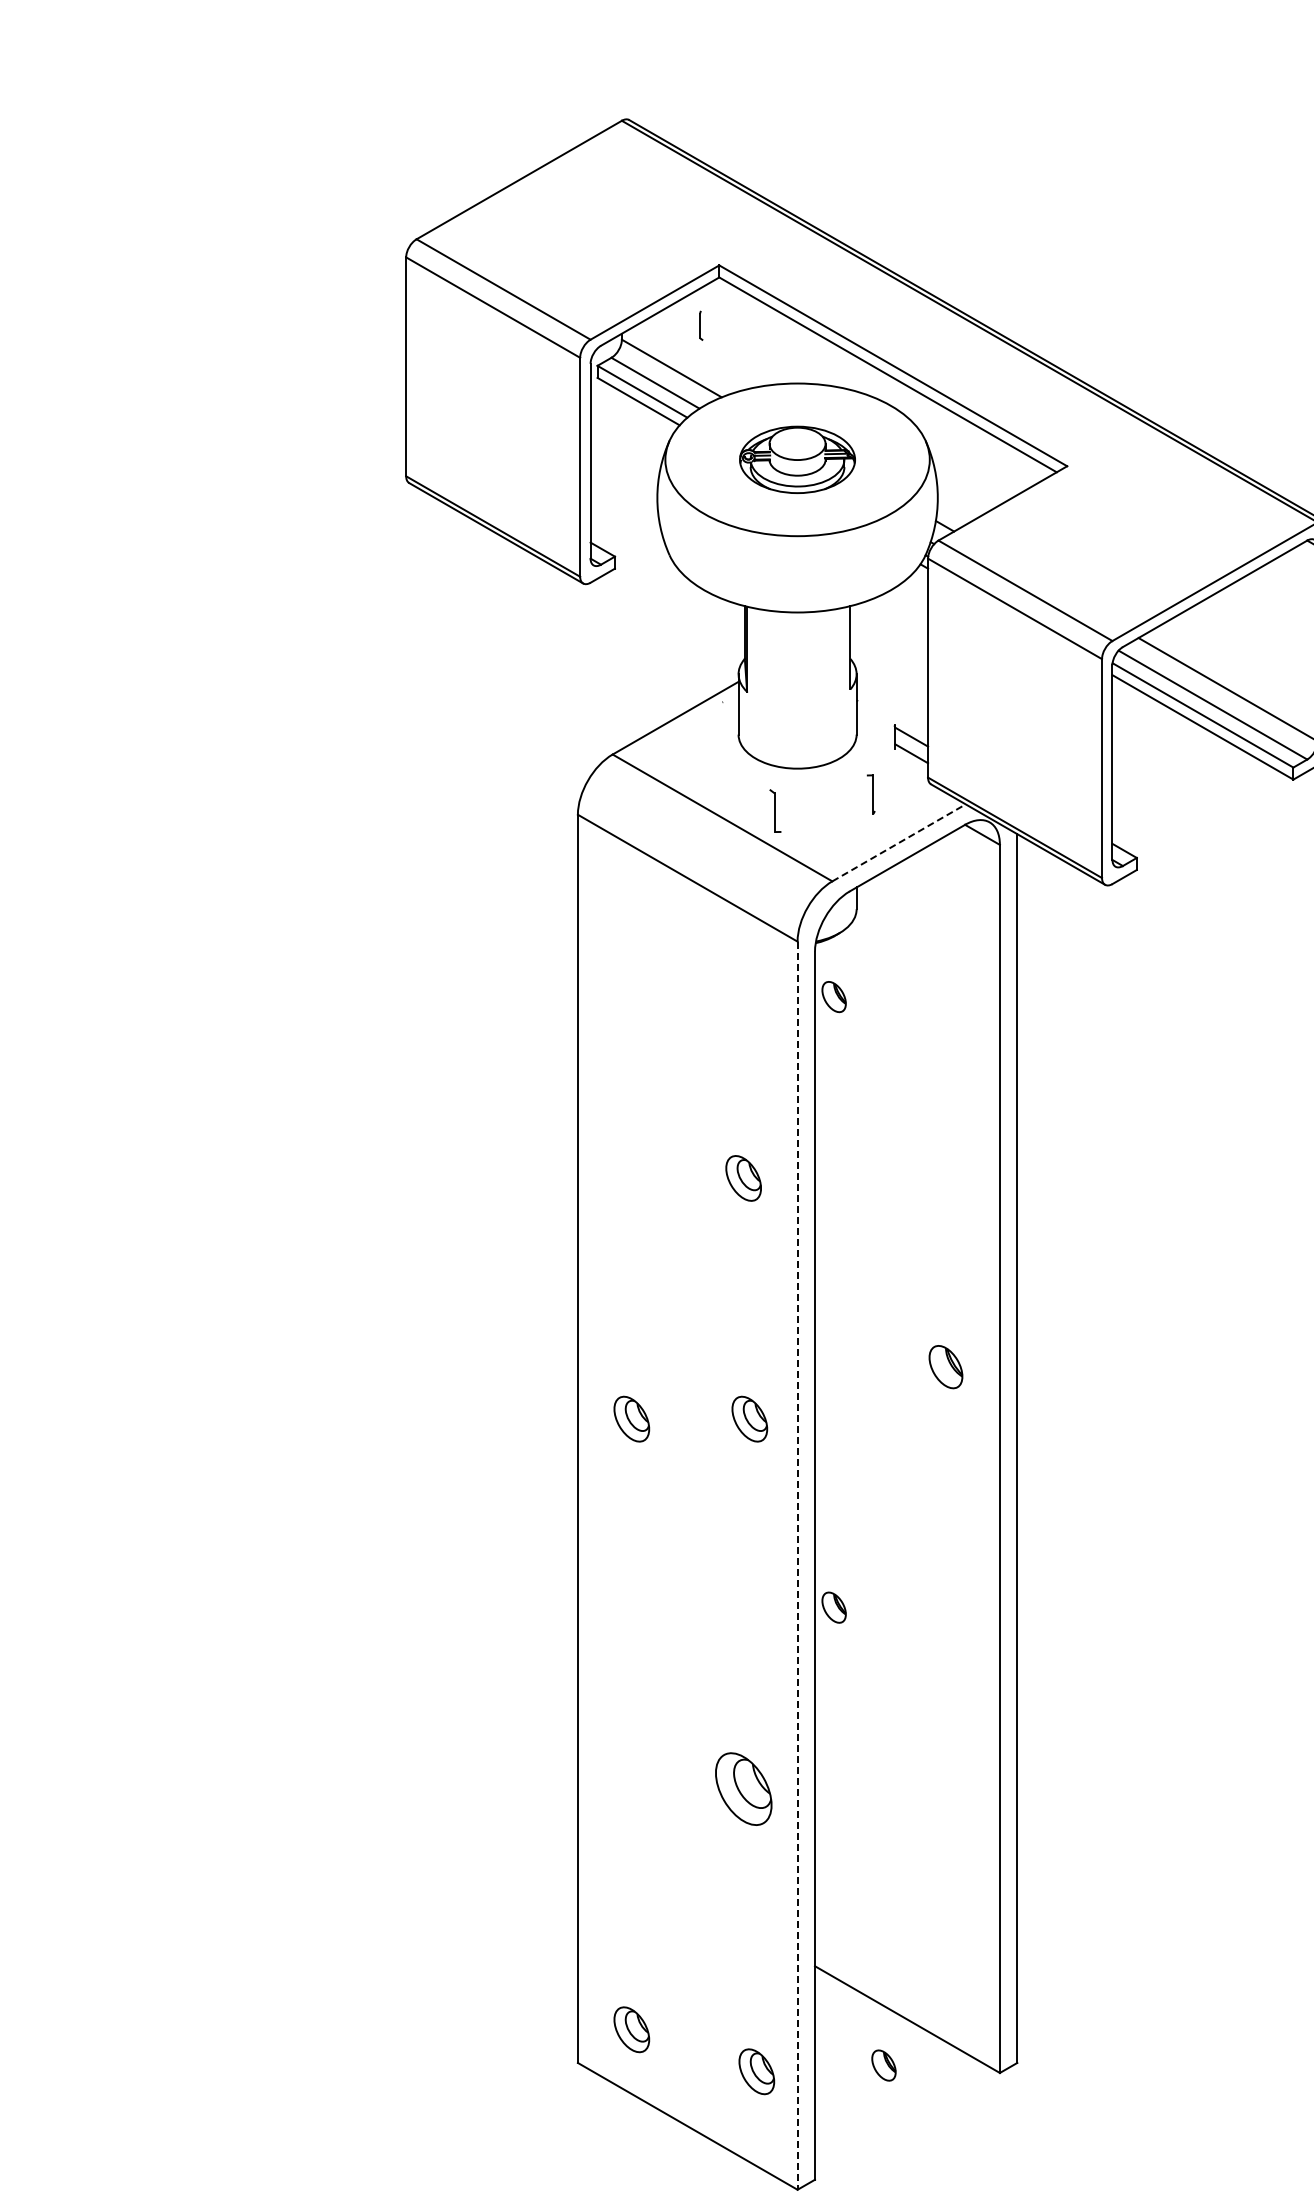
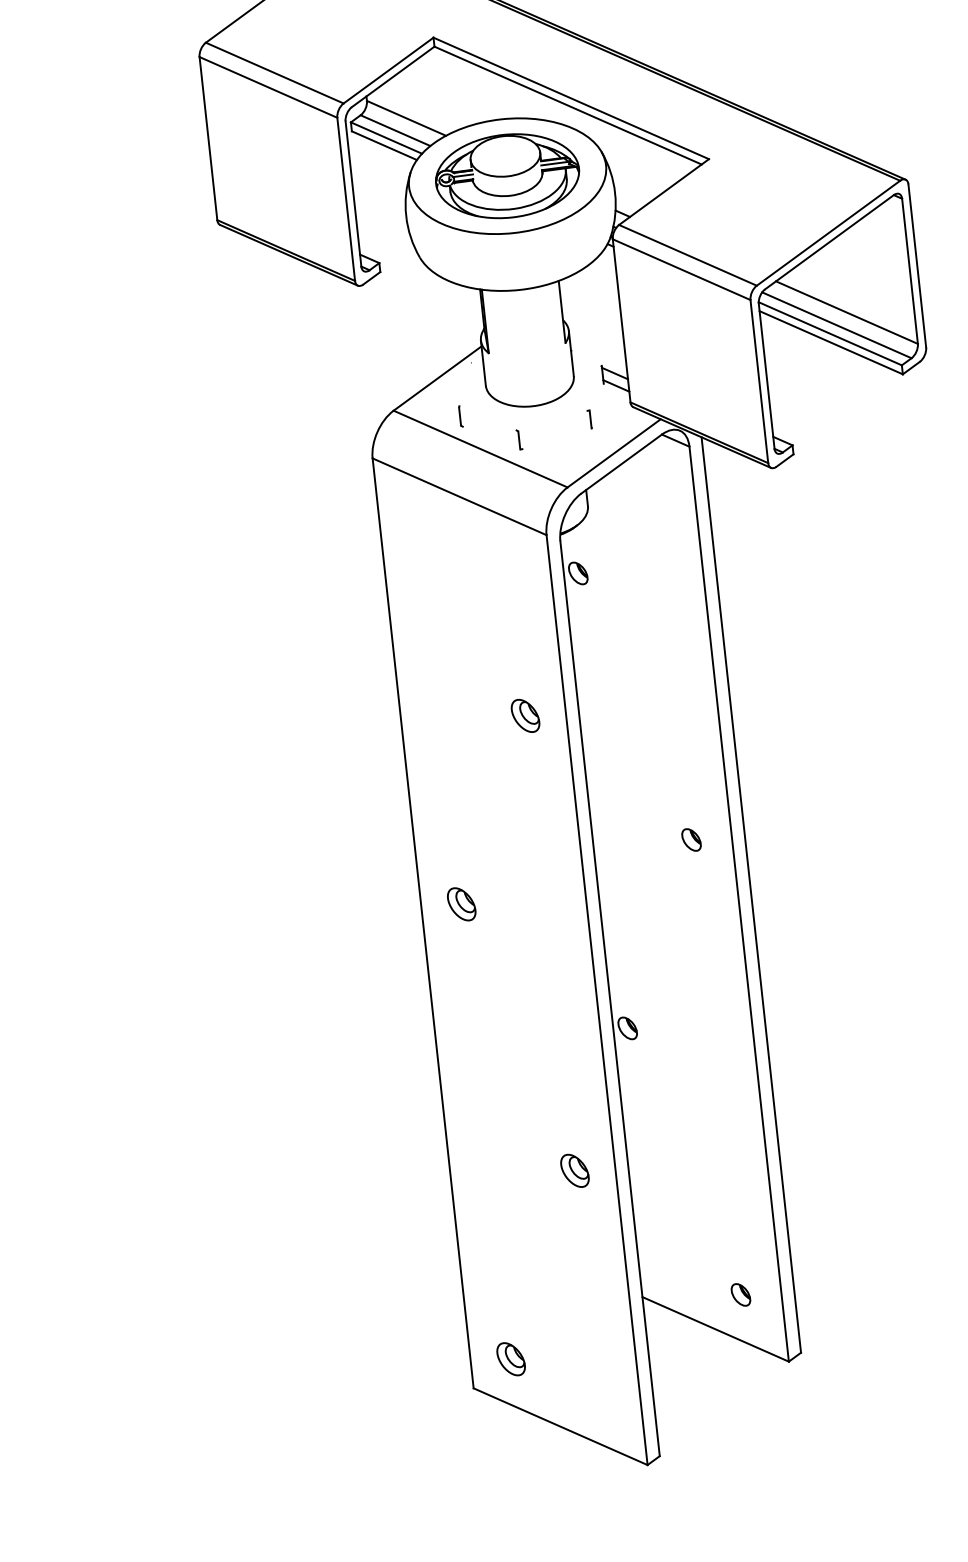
part: (701, 325) -> (461, 416), moved
part: (797, 459) -> (507, 175), size x1.67
part: (871, 794) -> (589, 419), size x0.62
part: (775, 810) -> (519, 439), size x0.62
line: (899, 842) -> (614, 453), dashed -> solid
part: (945, 1366) -> (691, 839), size x0.71
part: (749, 1418) -> (549, 894), removed
line: (797, 1566) -> (597, 1000), dashed -> solid
part: (743, 1788) -> (574, 1170), size x0.62
part: (883, 2065) -> (740, 1294), moved
part: (756, 2071) -> (607, 1380), removed

